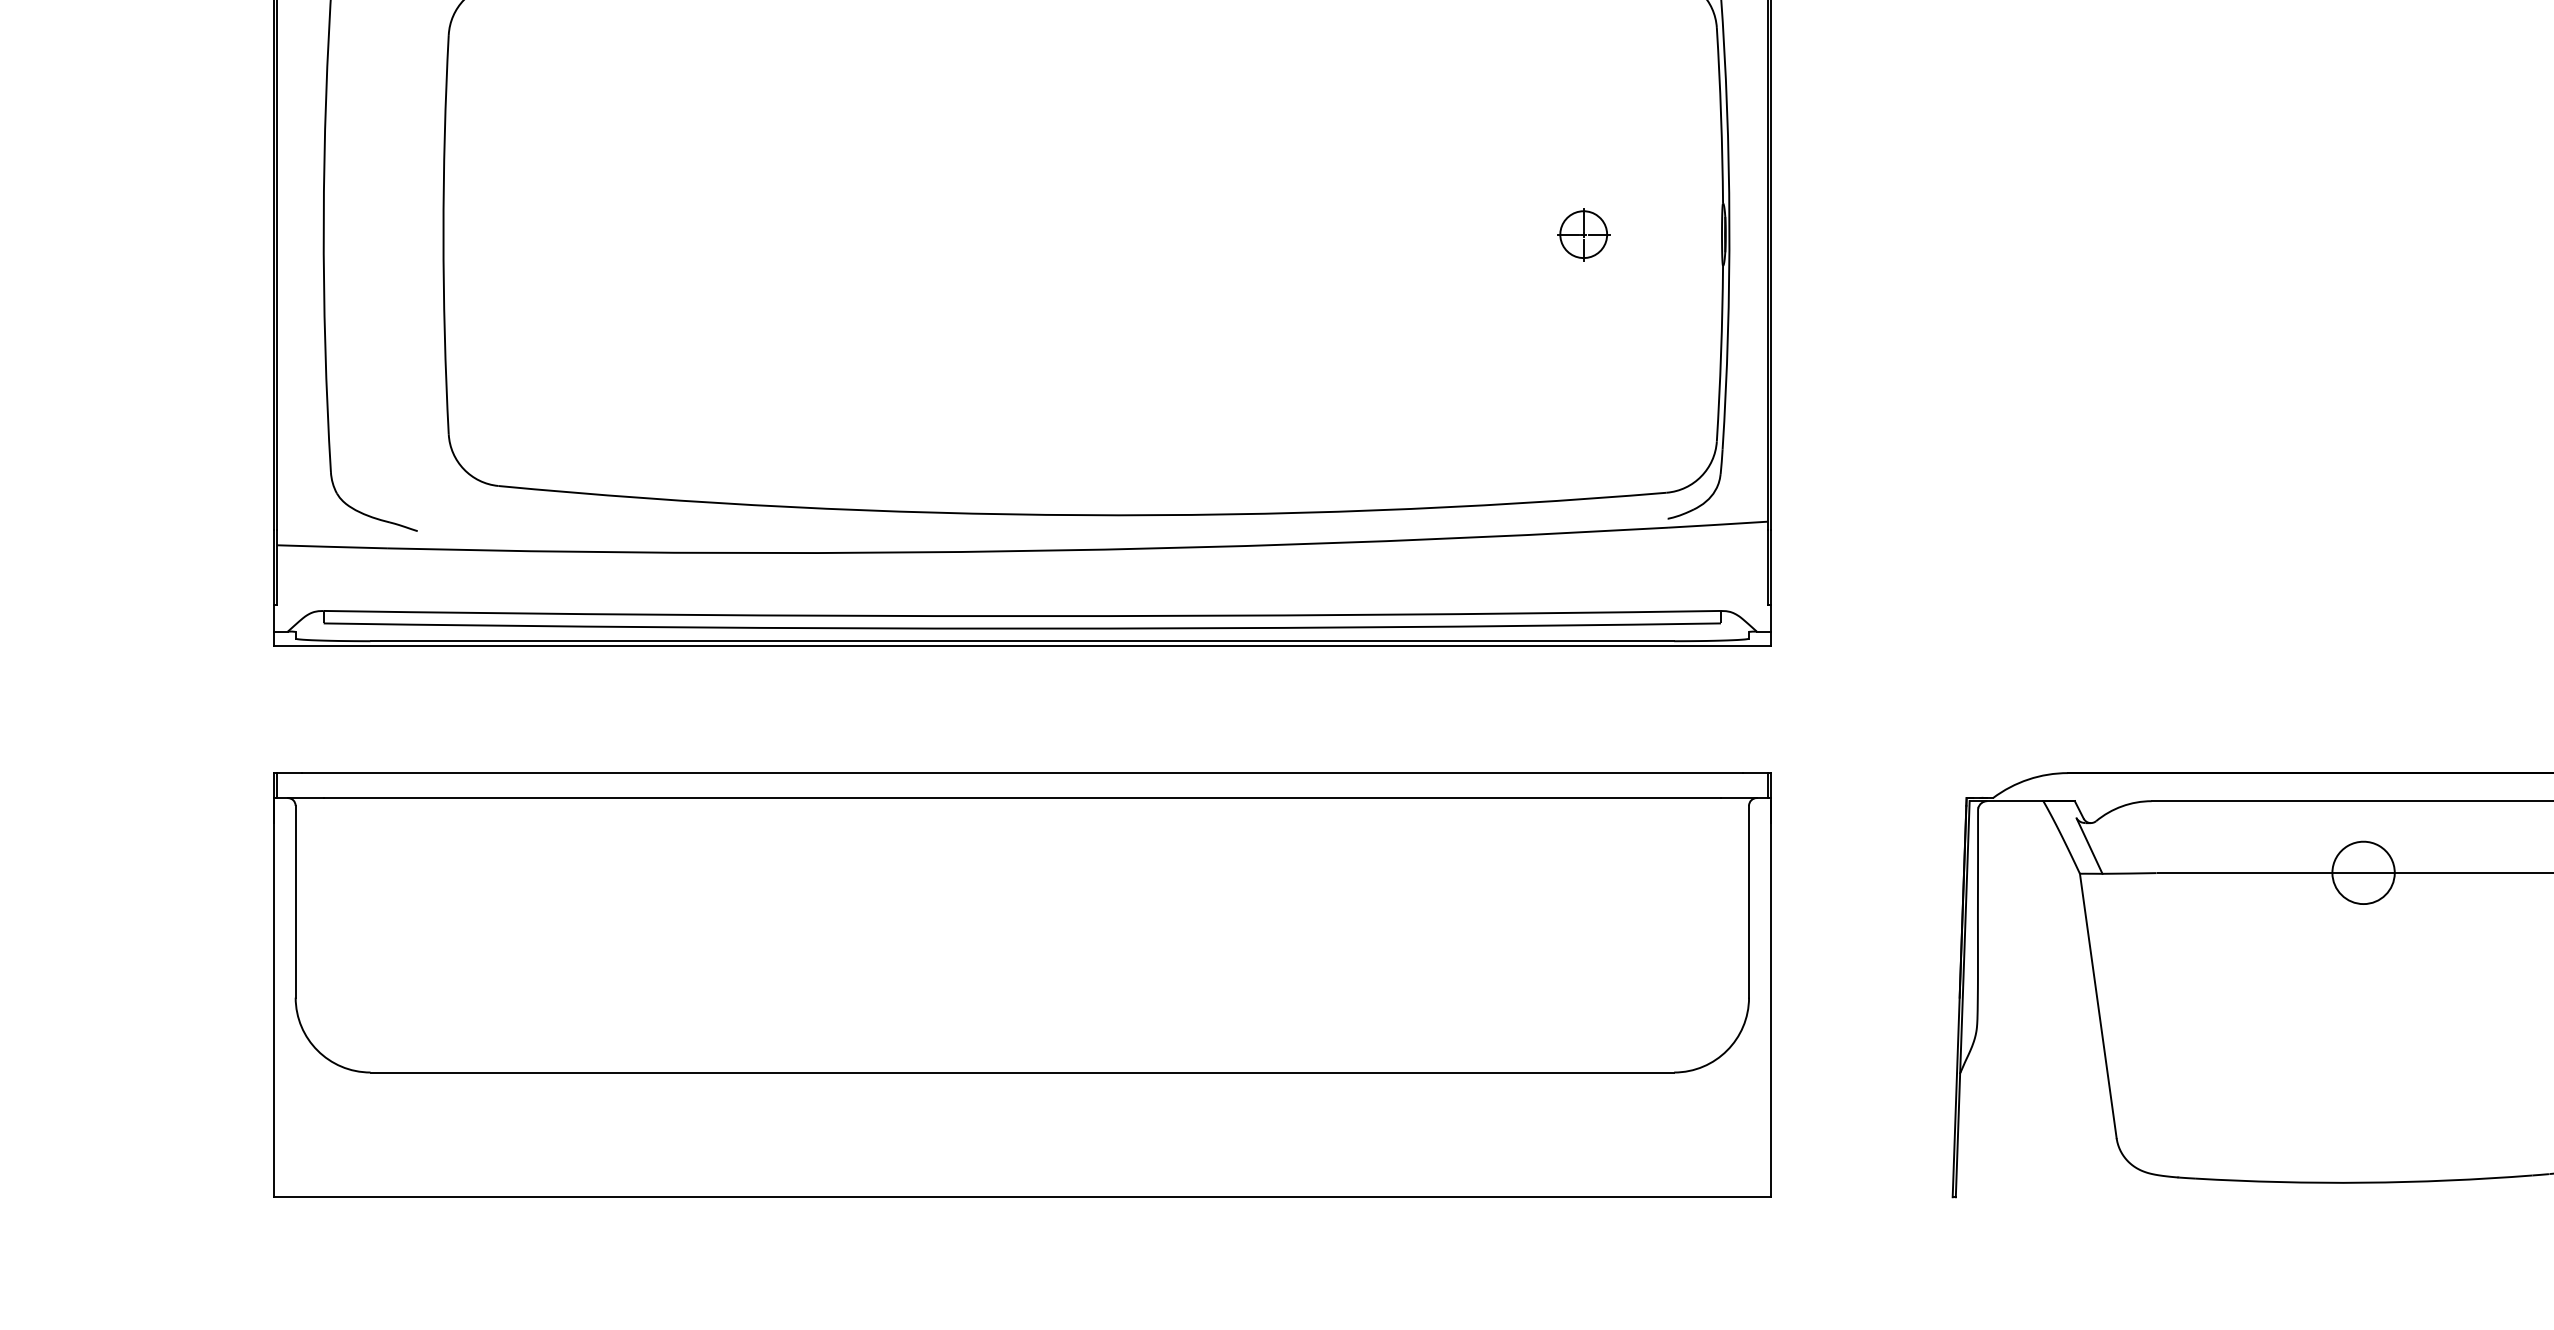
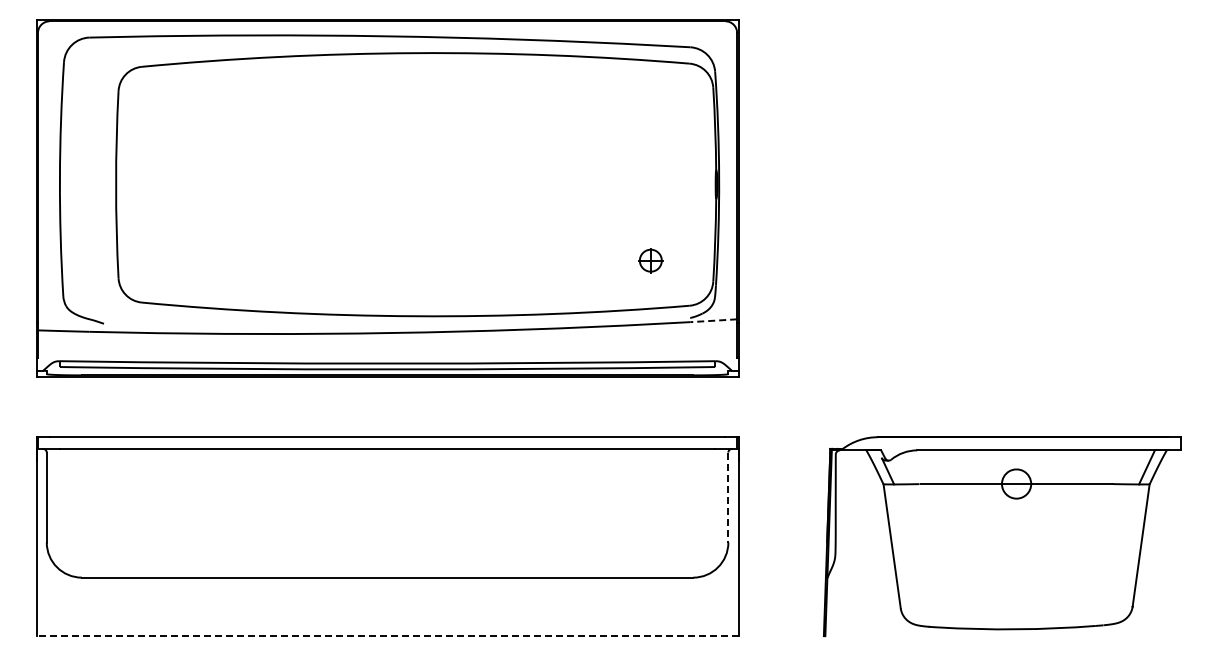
part: (1582, 234) -> (650, 260), moved
line: (1715, 524) -> (712, 320), solid -> dashed
line: (1749, 901) -> (728, 497), solid -> dashed
line: (1022, 1198) -> (387, 636), solid -> dashed

